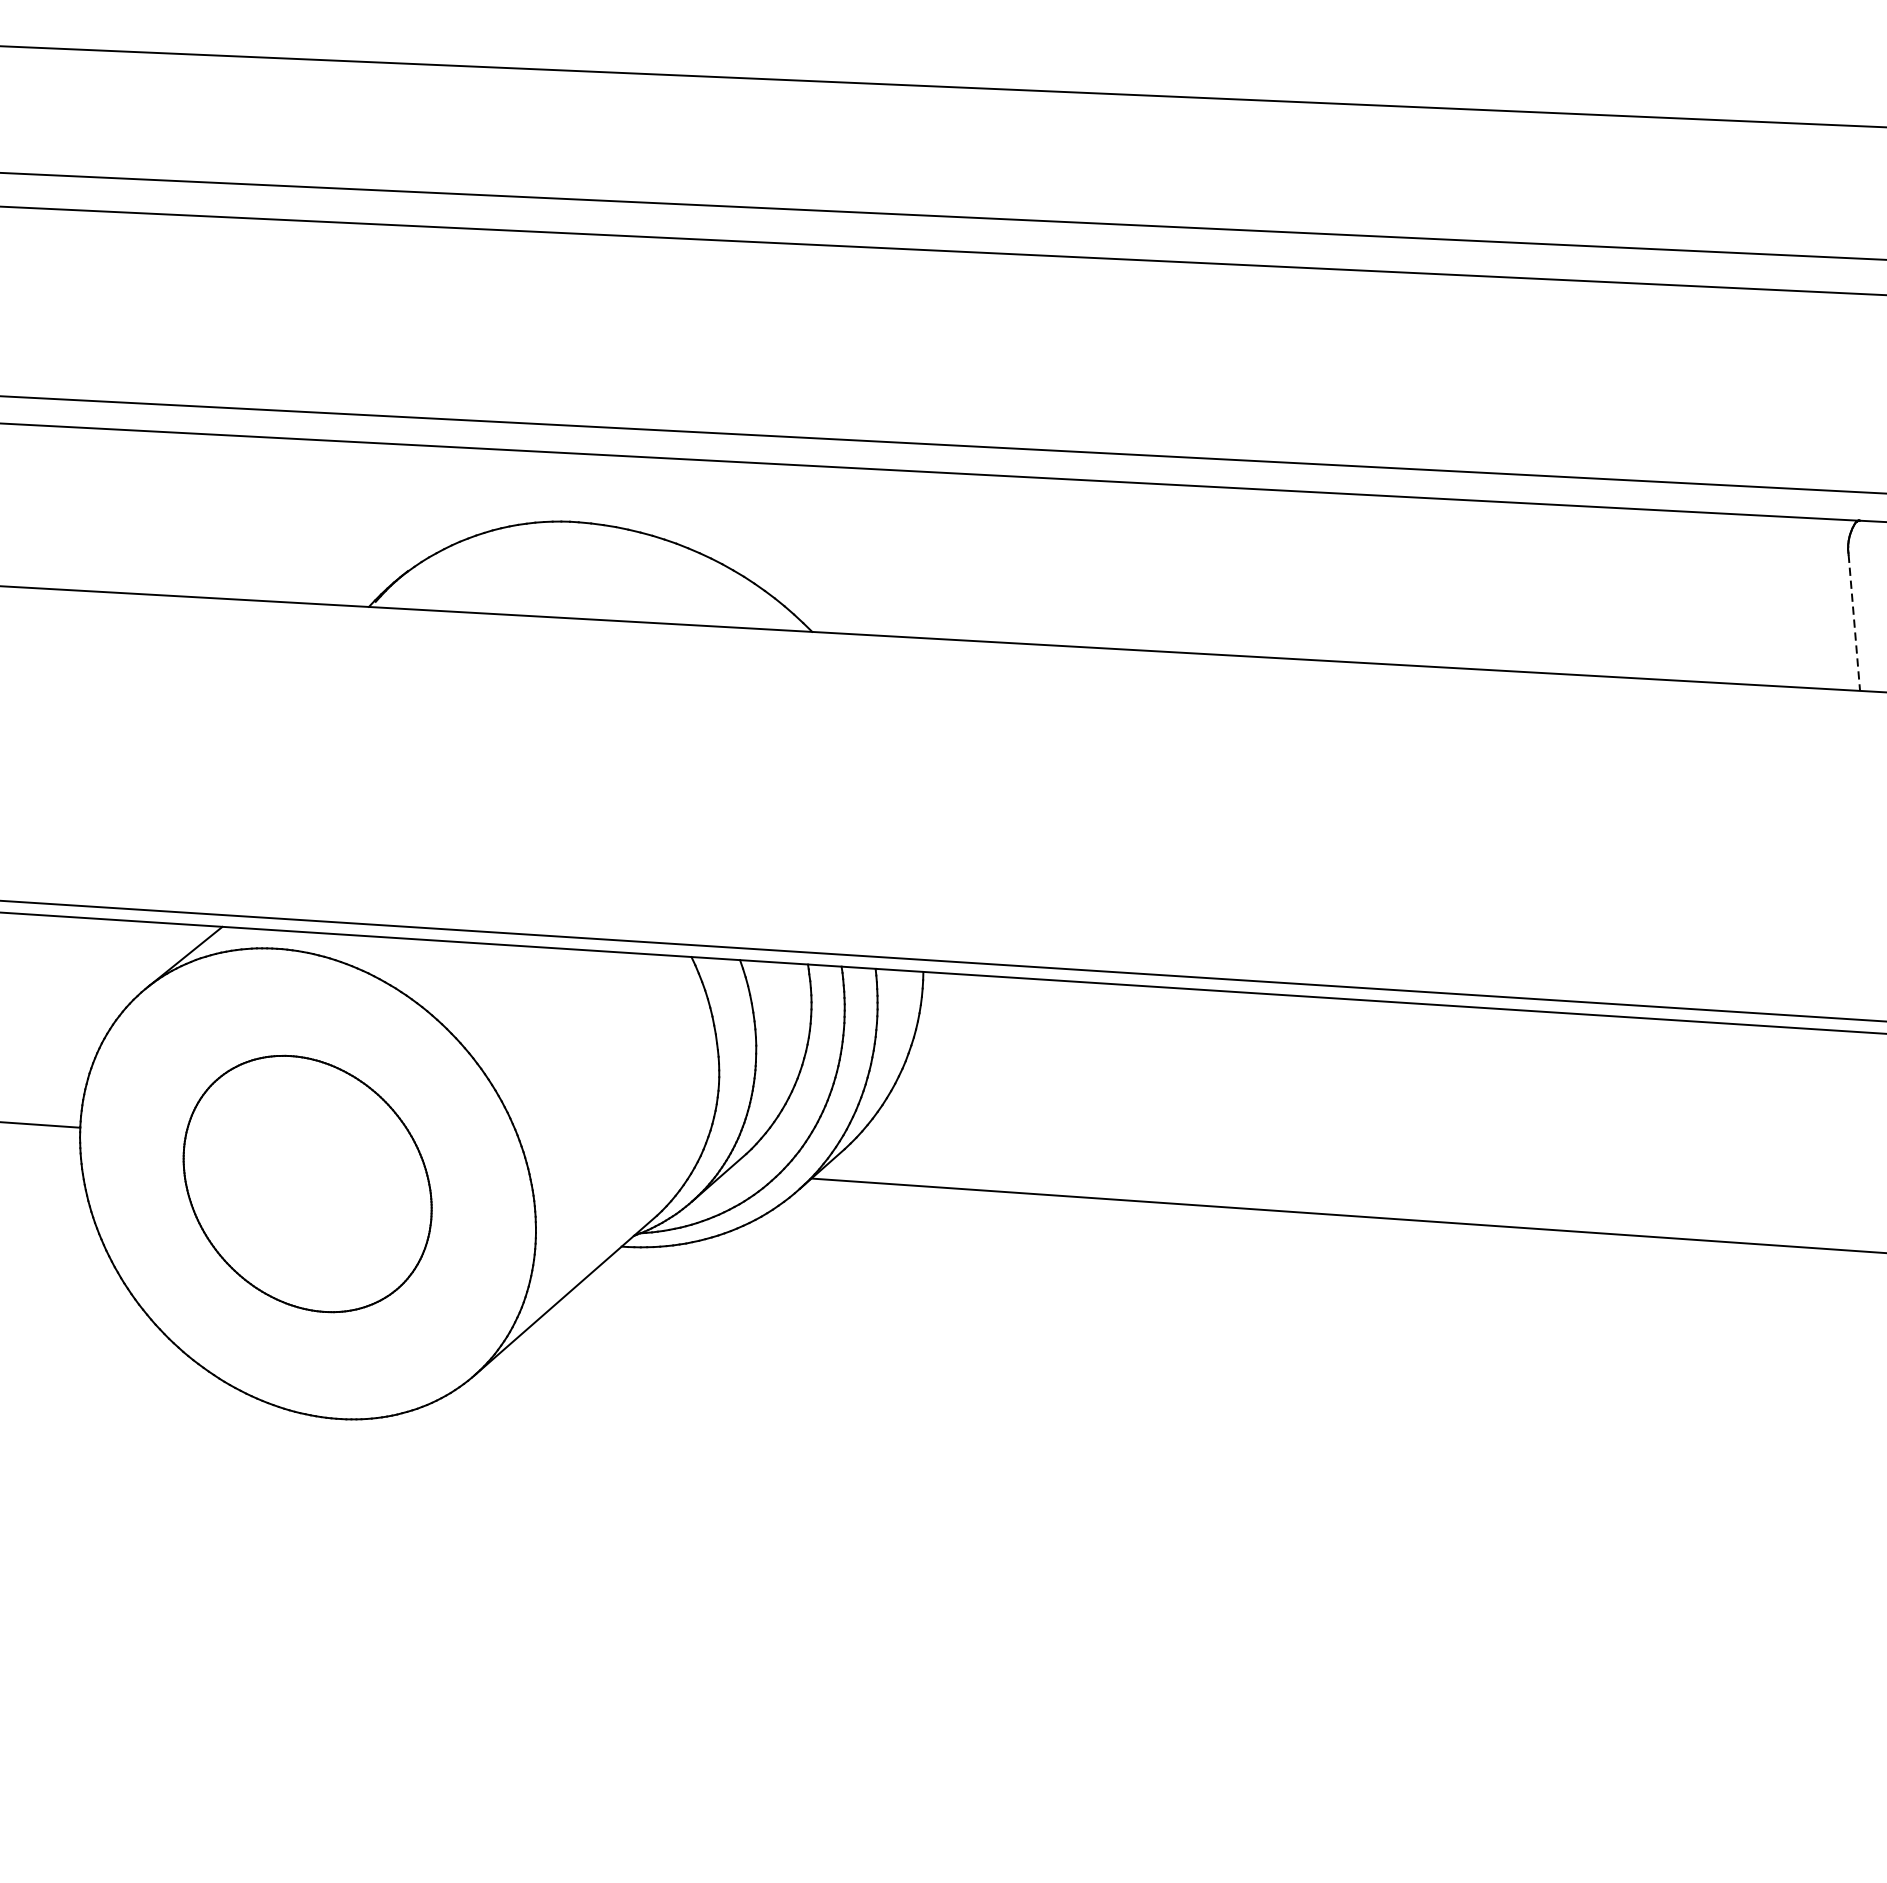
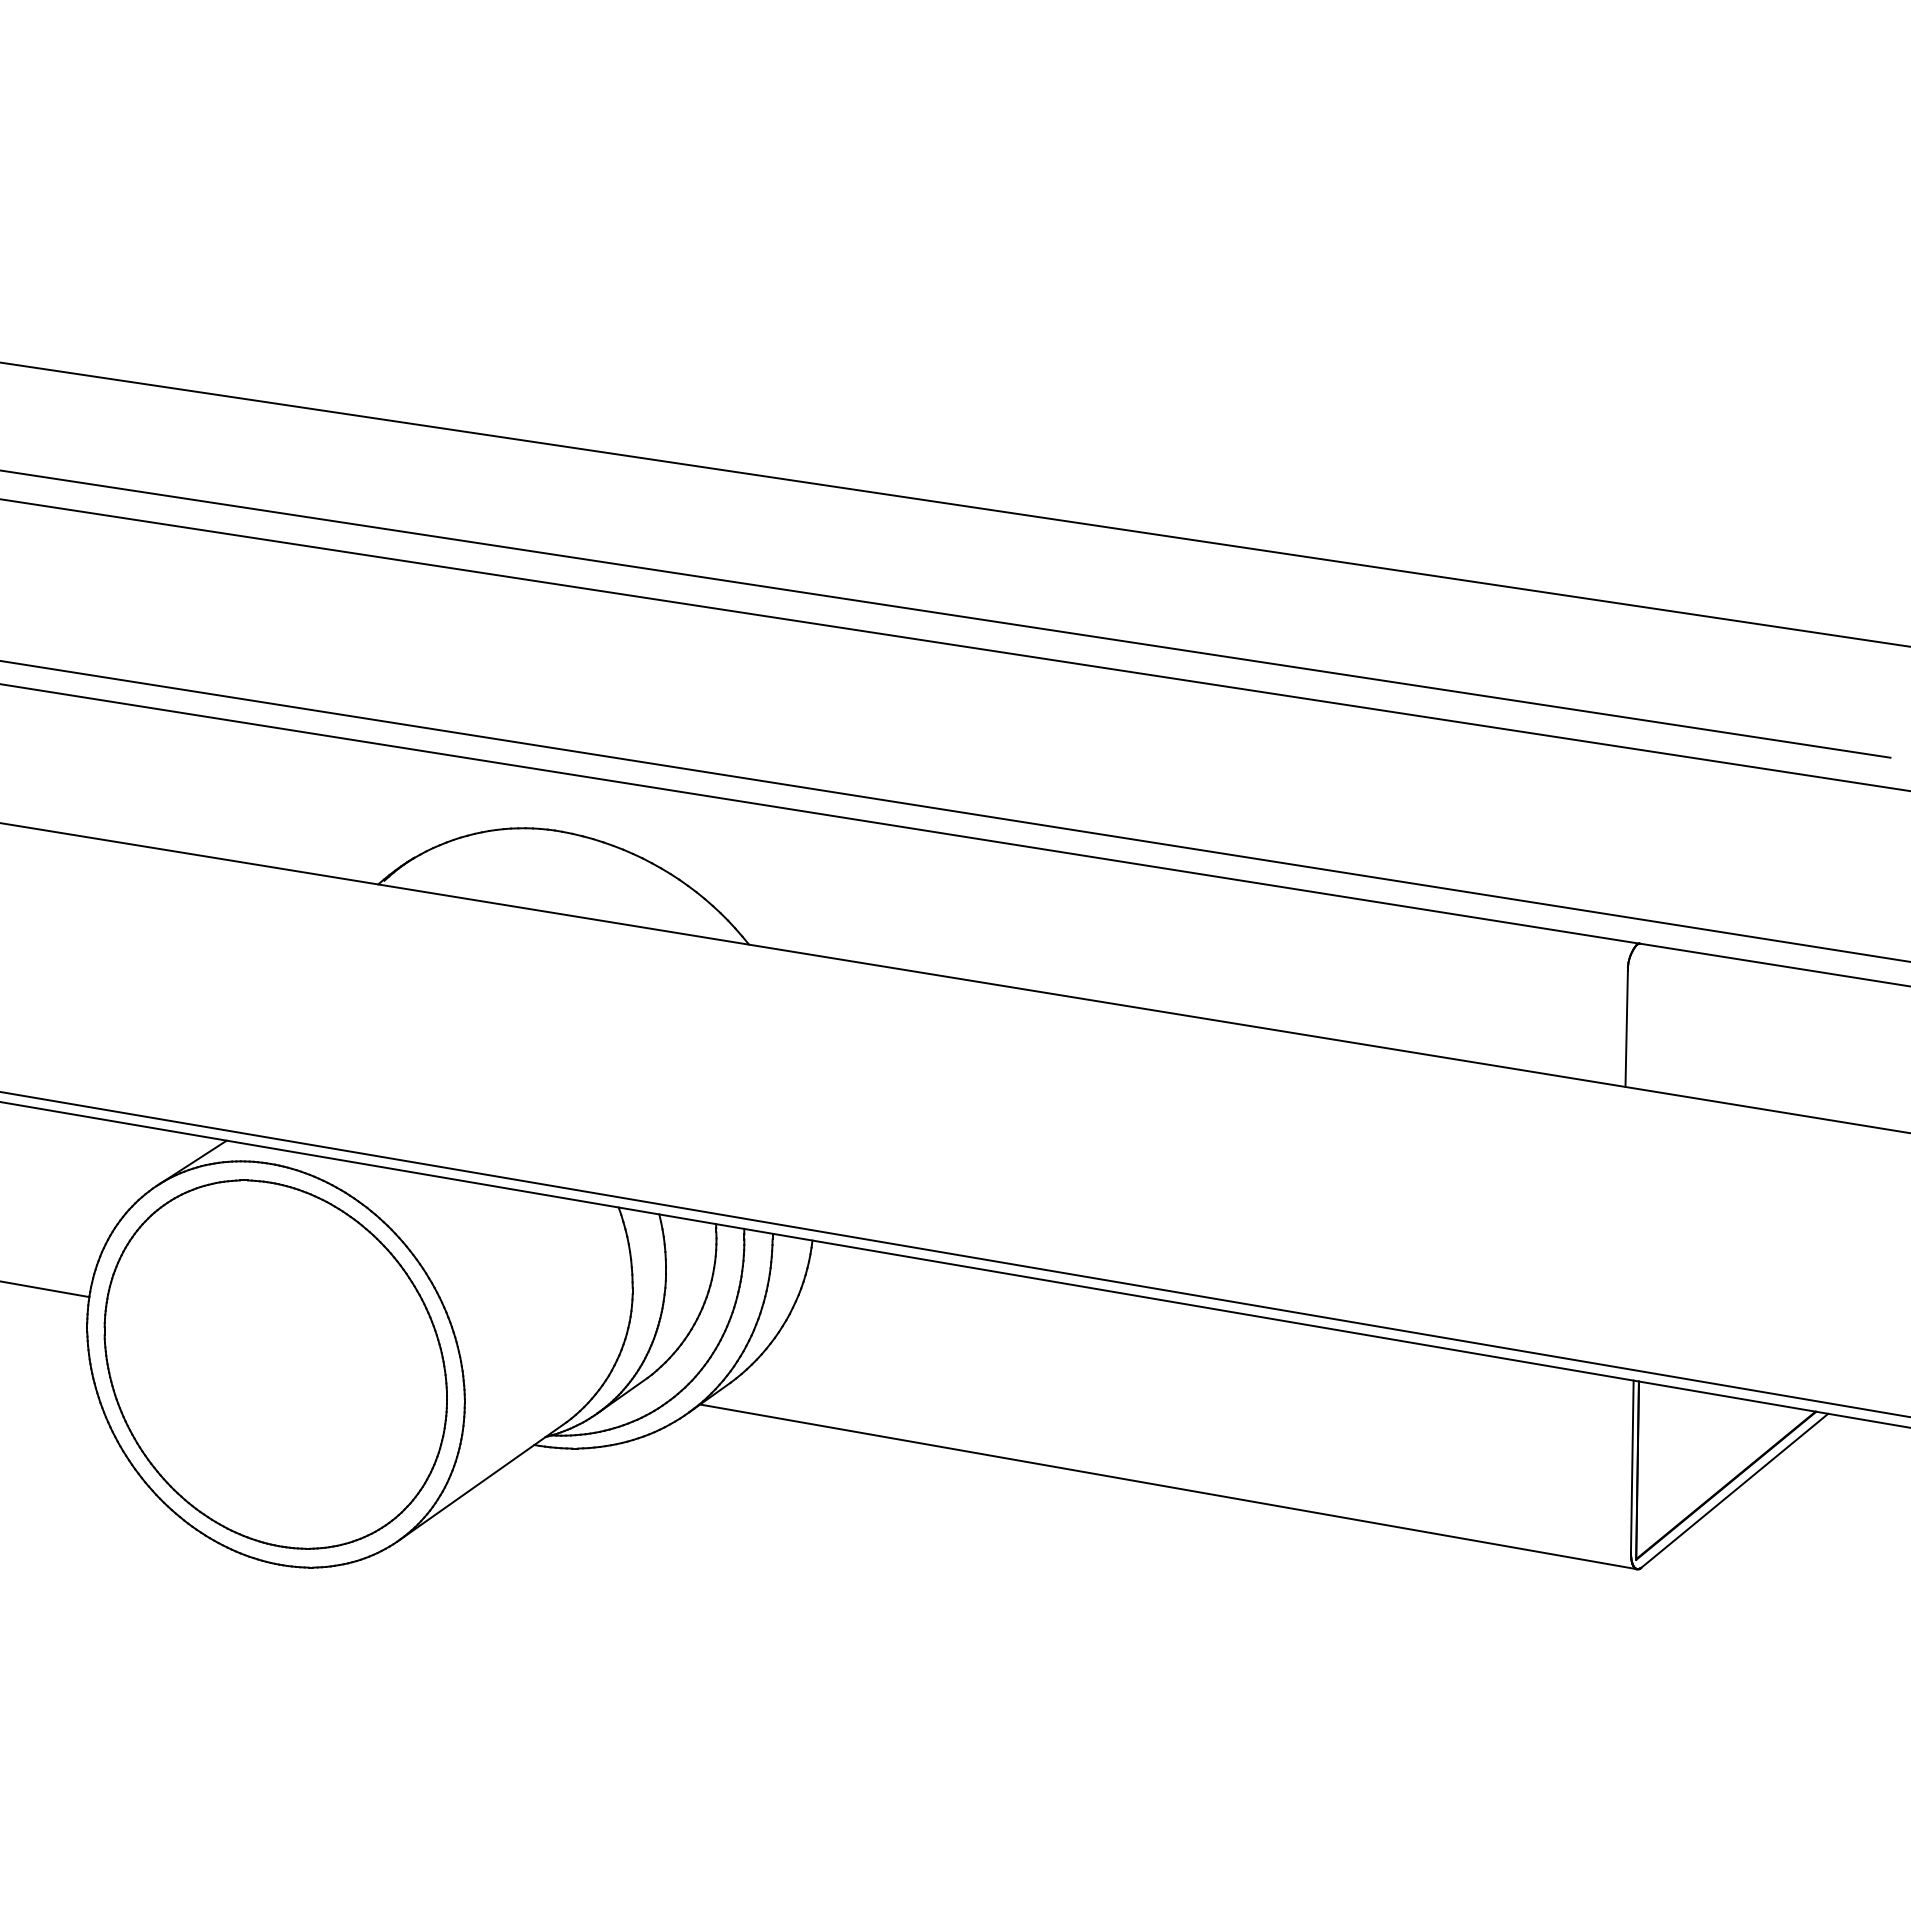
line: (1854, 623) -> (1626, 1029), dashed -> solid
part: (307, 1183) -> (275, 1364), size x1.67

